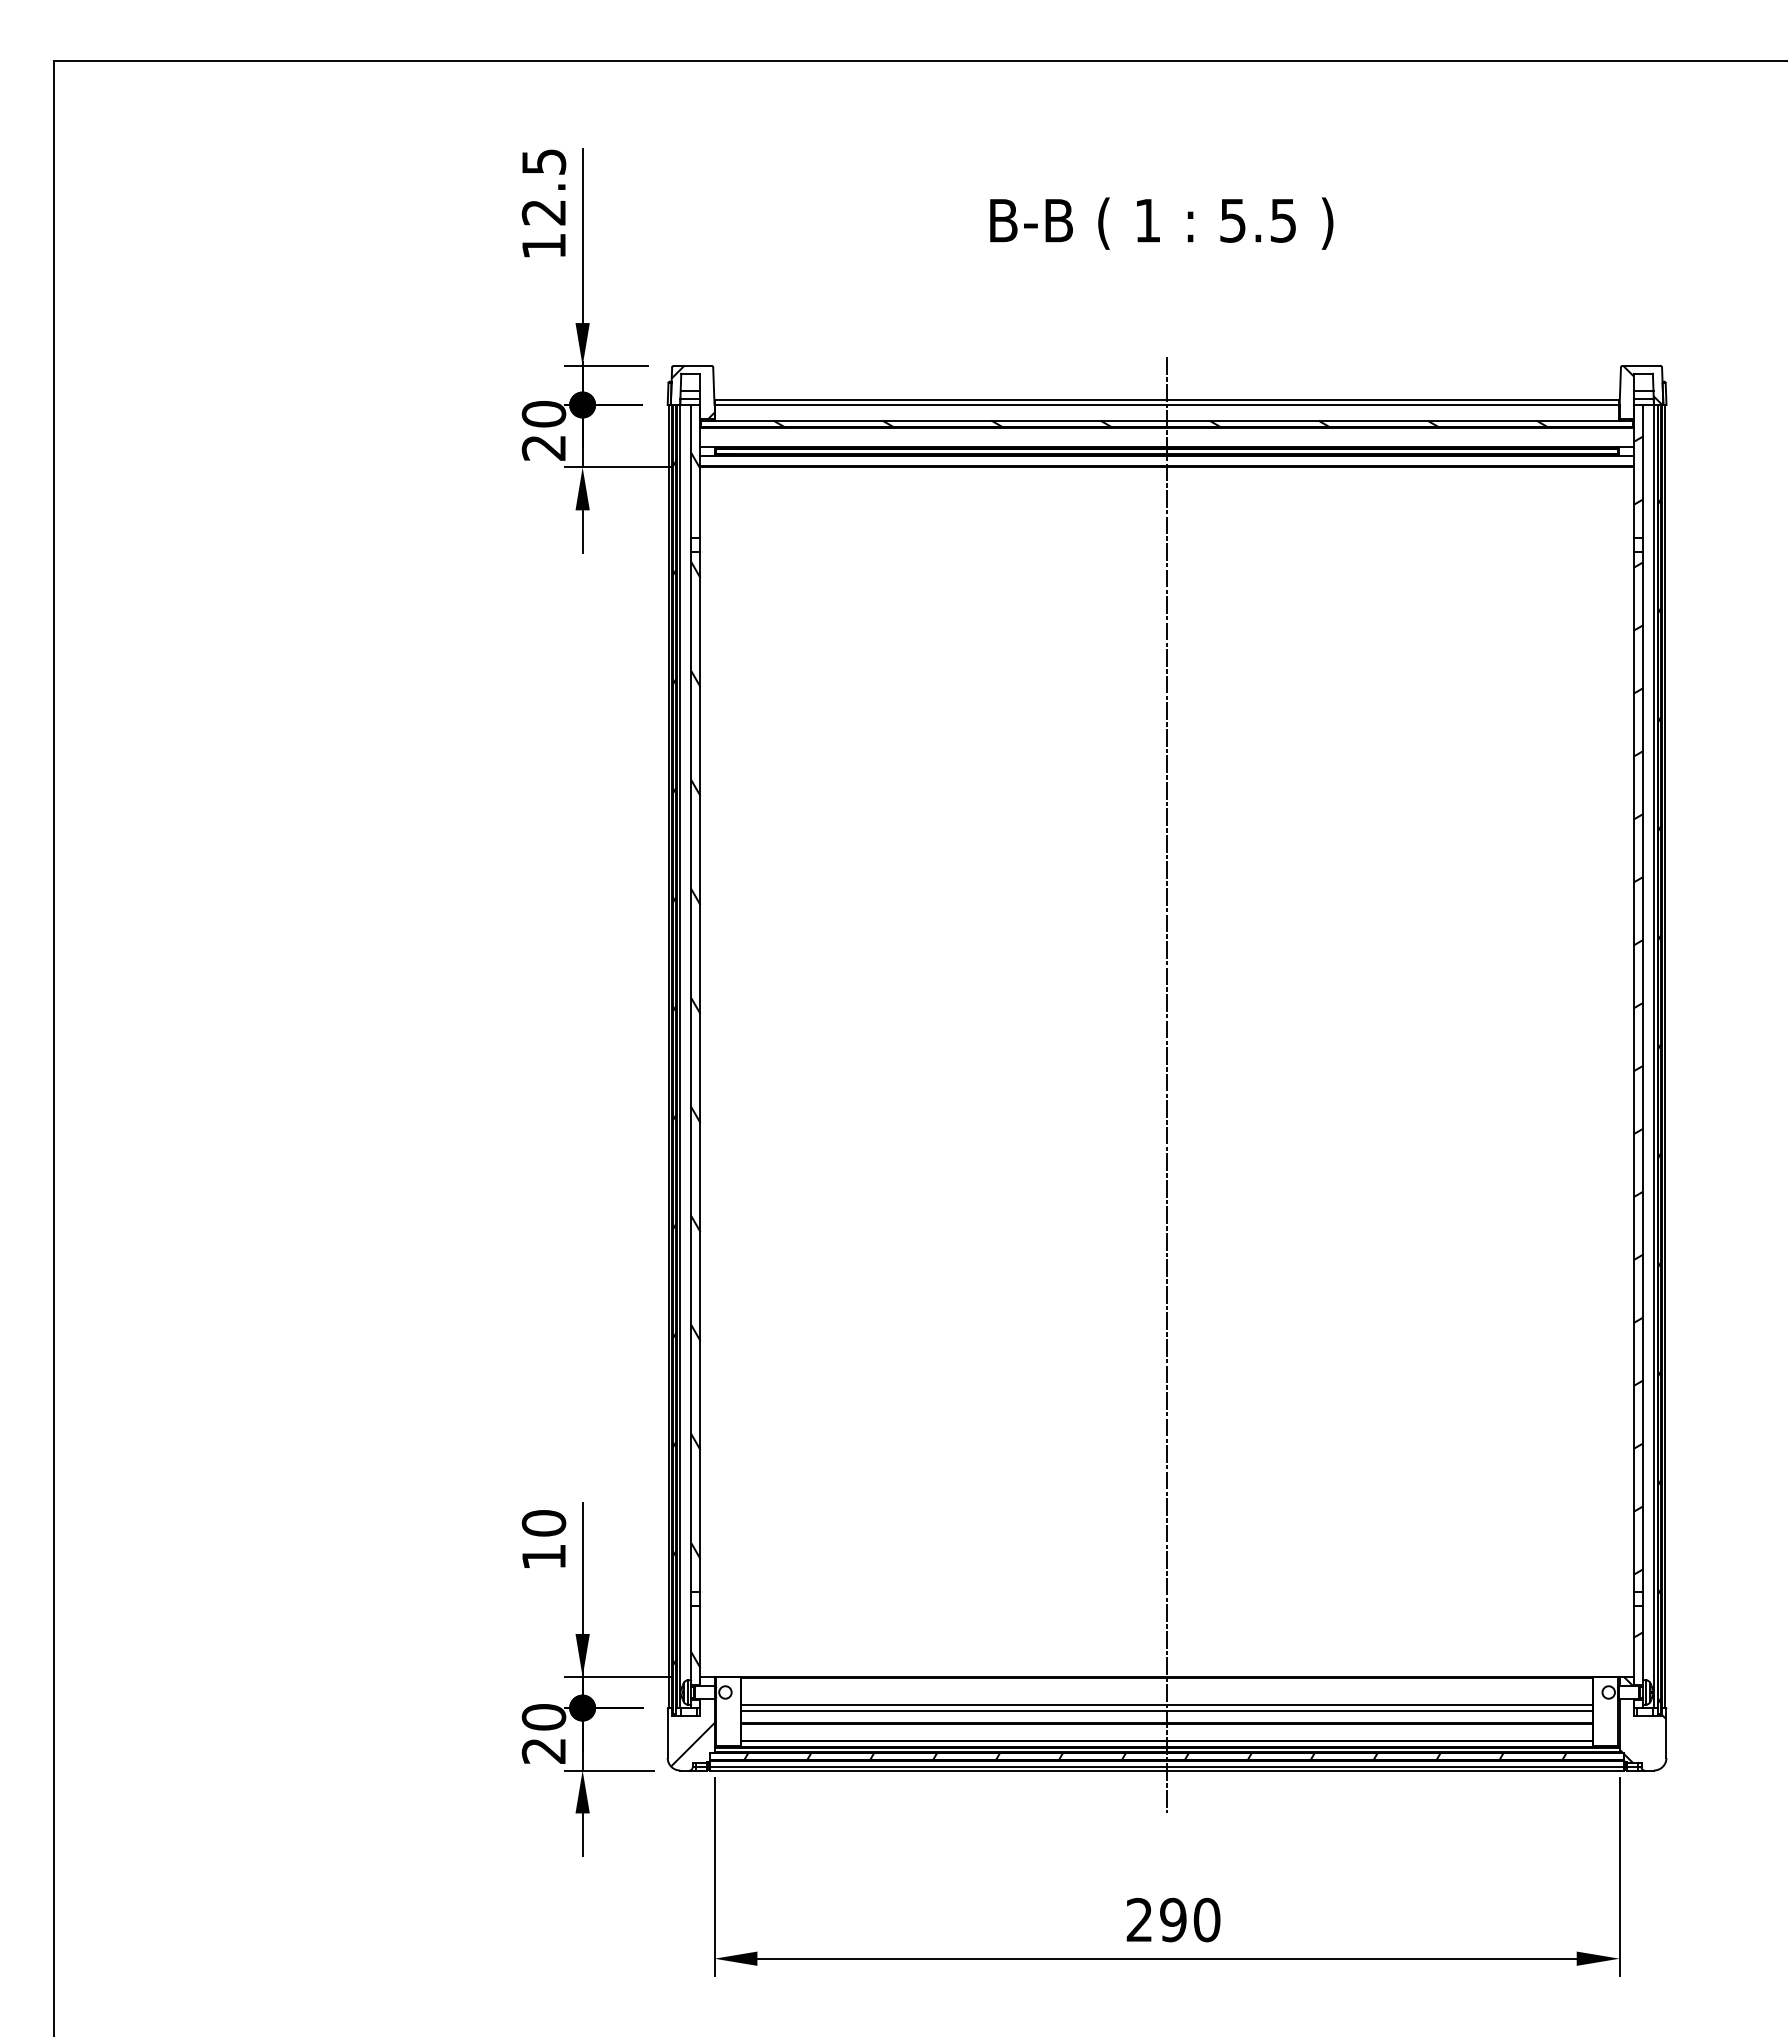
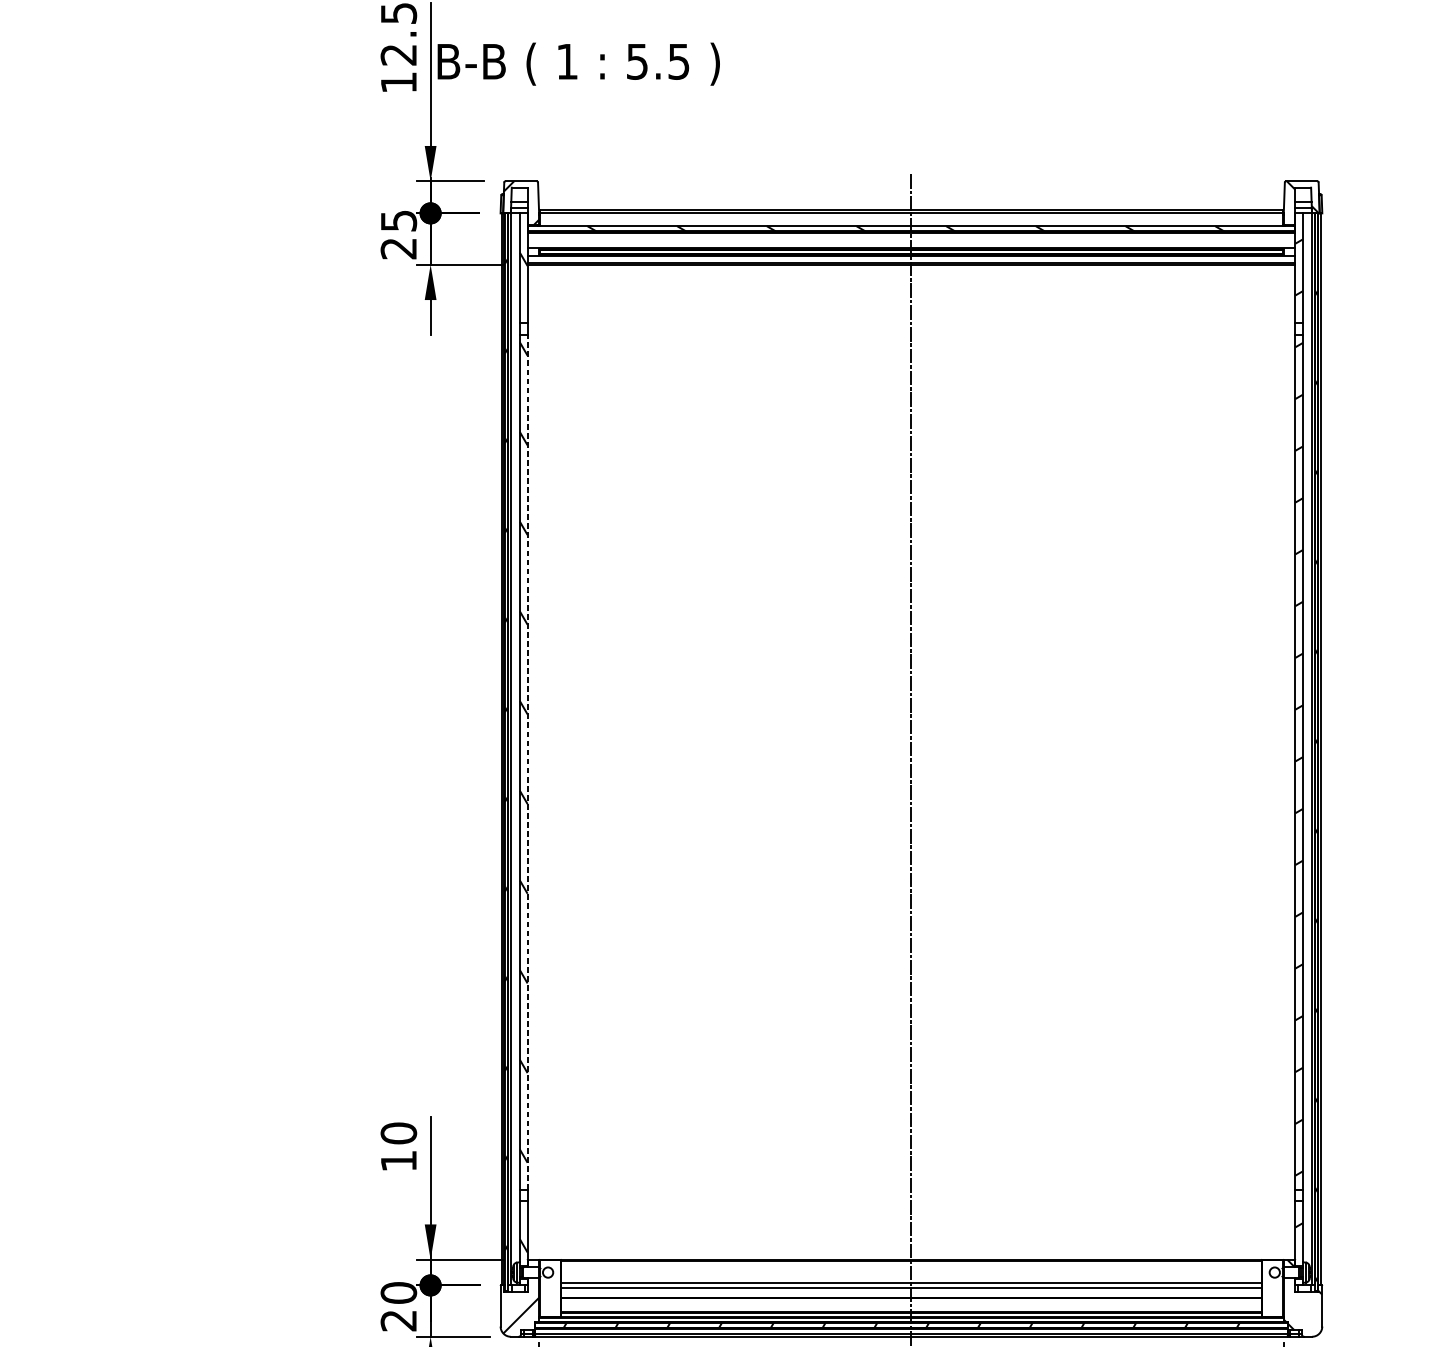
text: (1161, 223) -> (578, 64), moved
text: (543, 413) -> (398, 220), 20 -> 25
line: (700, 1072) -> (527, 762), solid -> dashed

